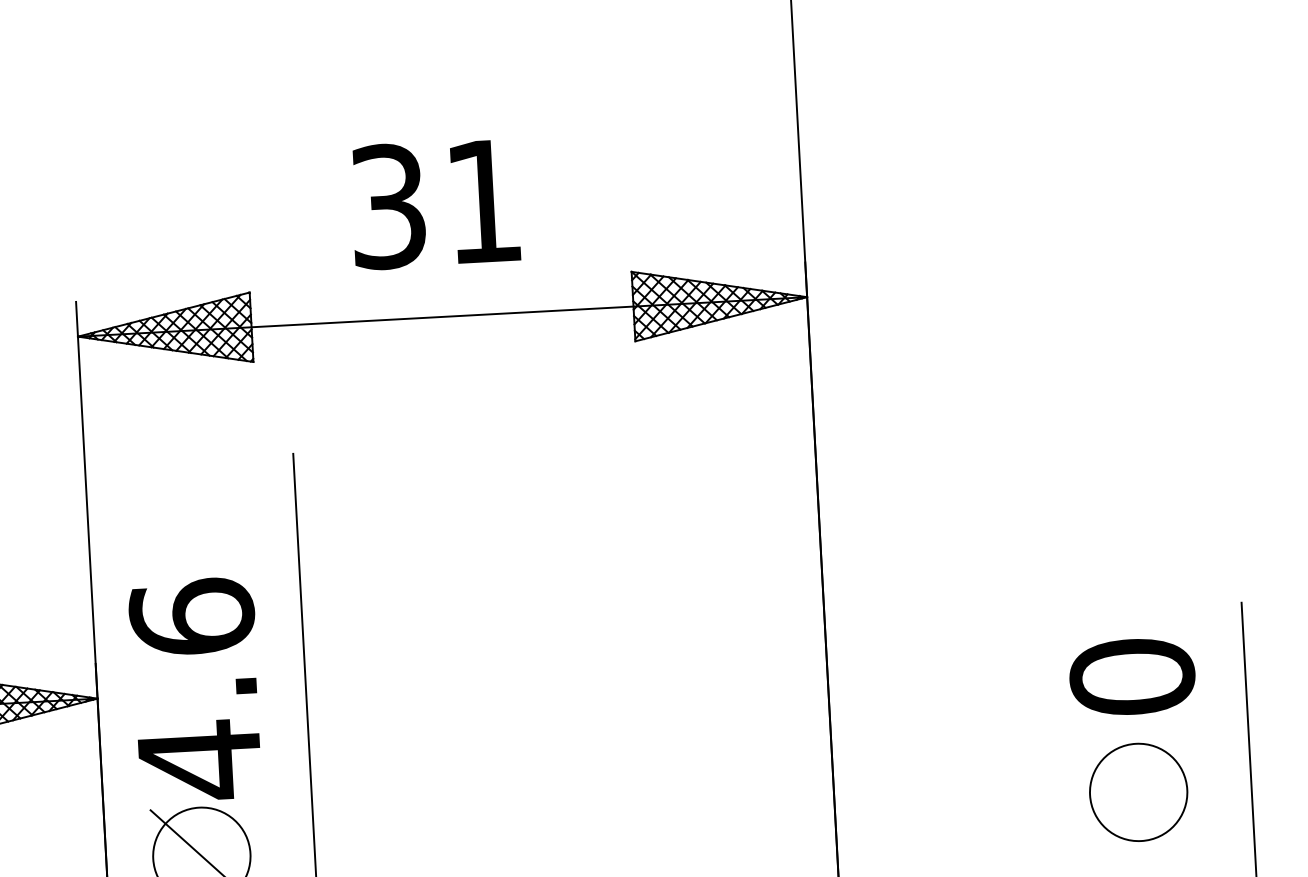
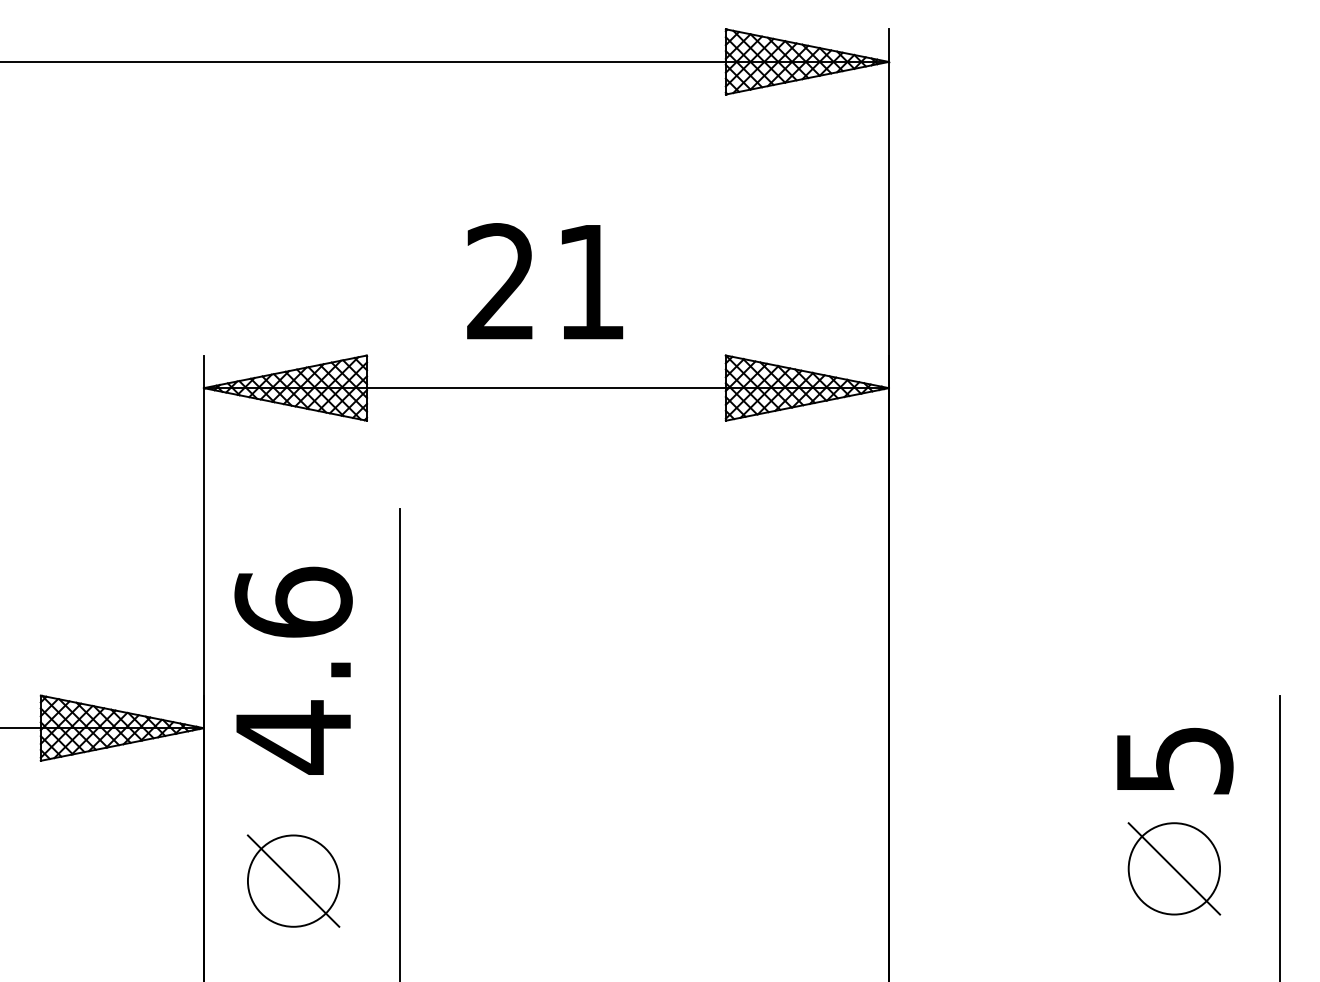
text: (388, 207) -> (501, 282), 31 -> 21
text: (1132, 677) -> (1174, 760), 0 -> 5
text: (195, 689) -> (293, 670), moved
line: (1138, 792) -> (1174, 868), added

